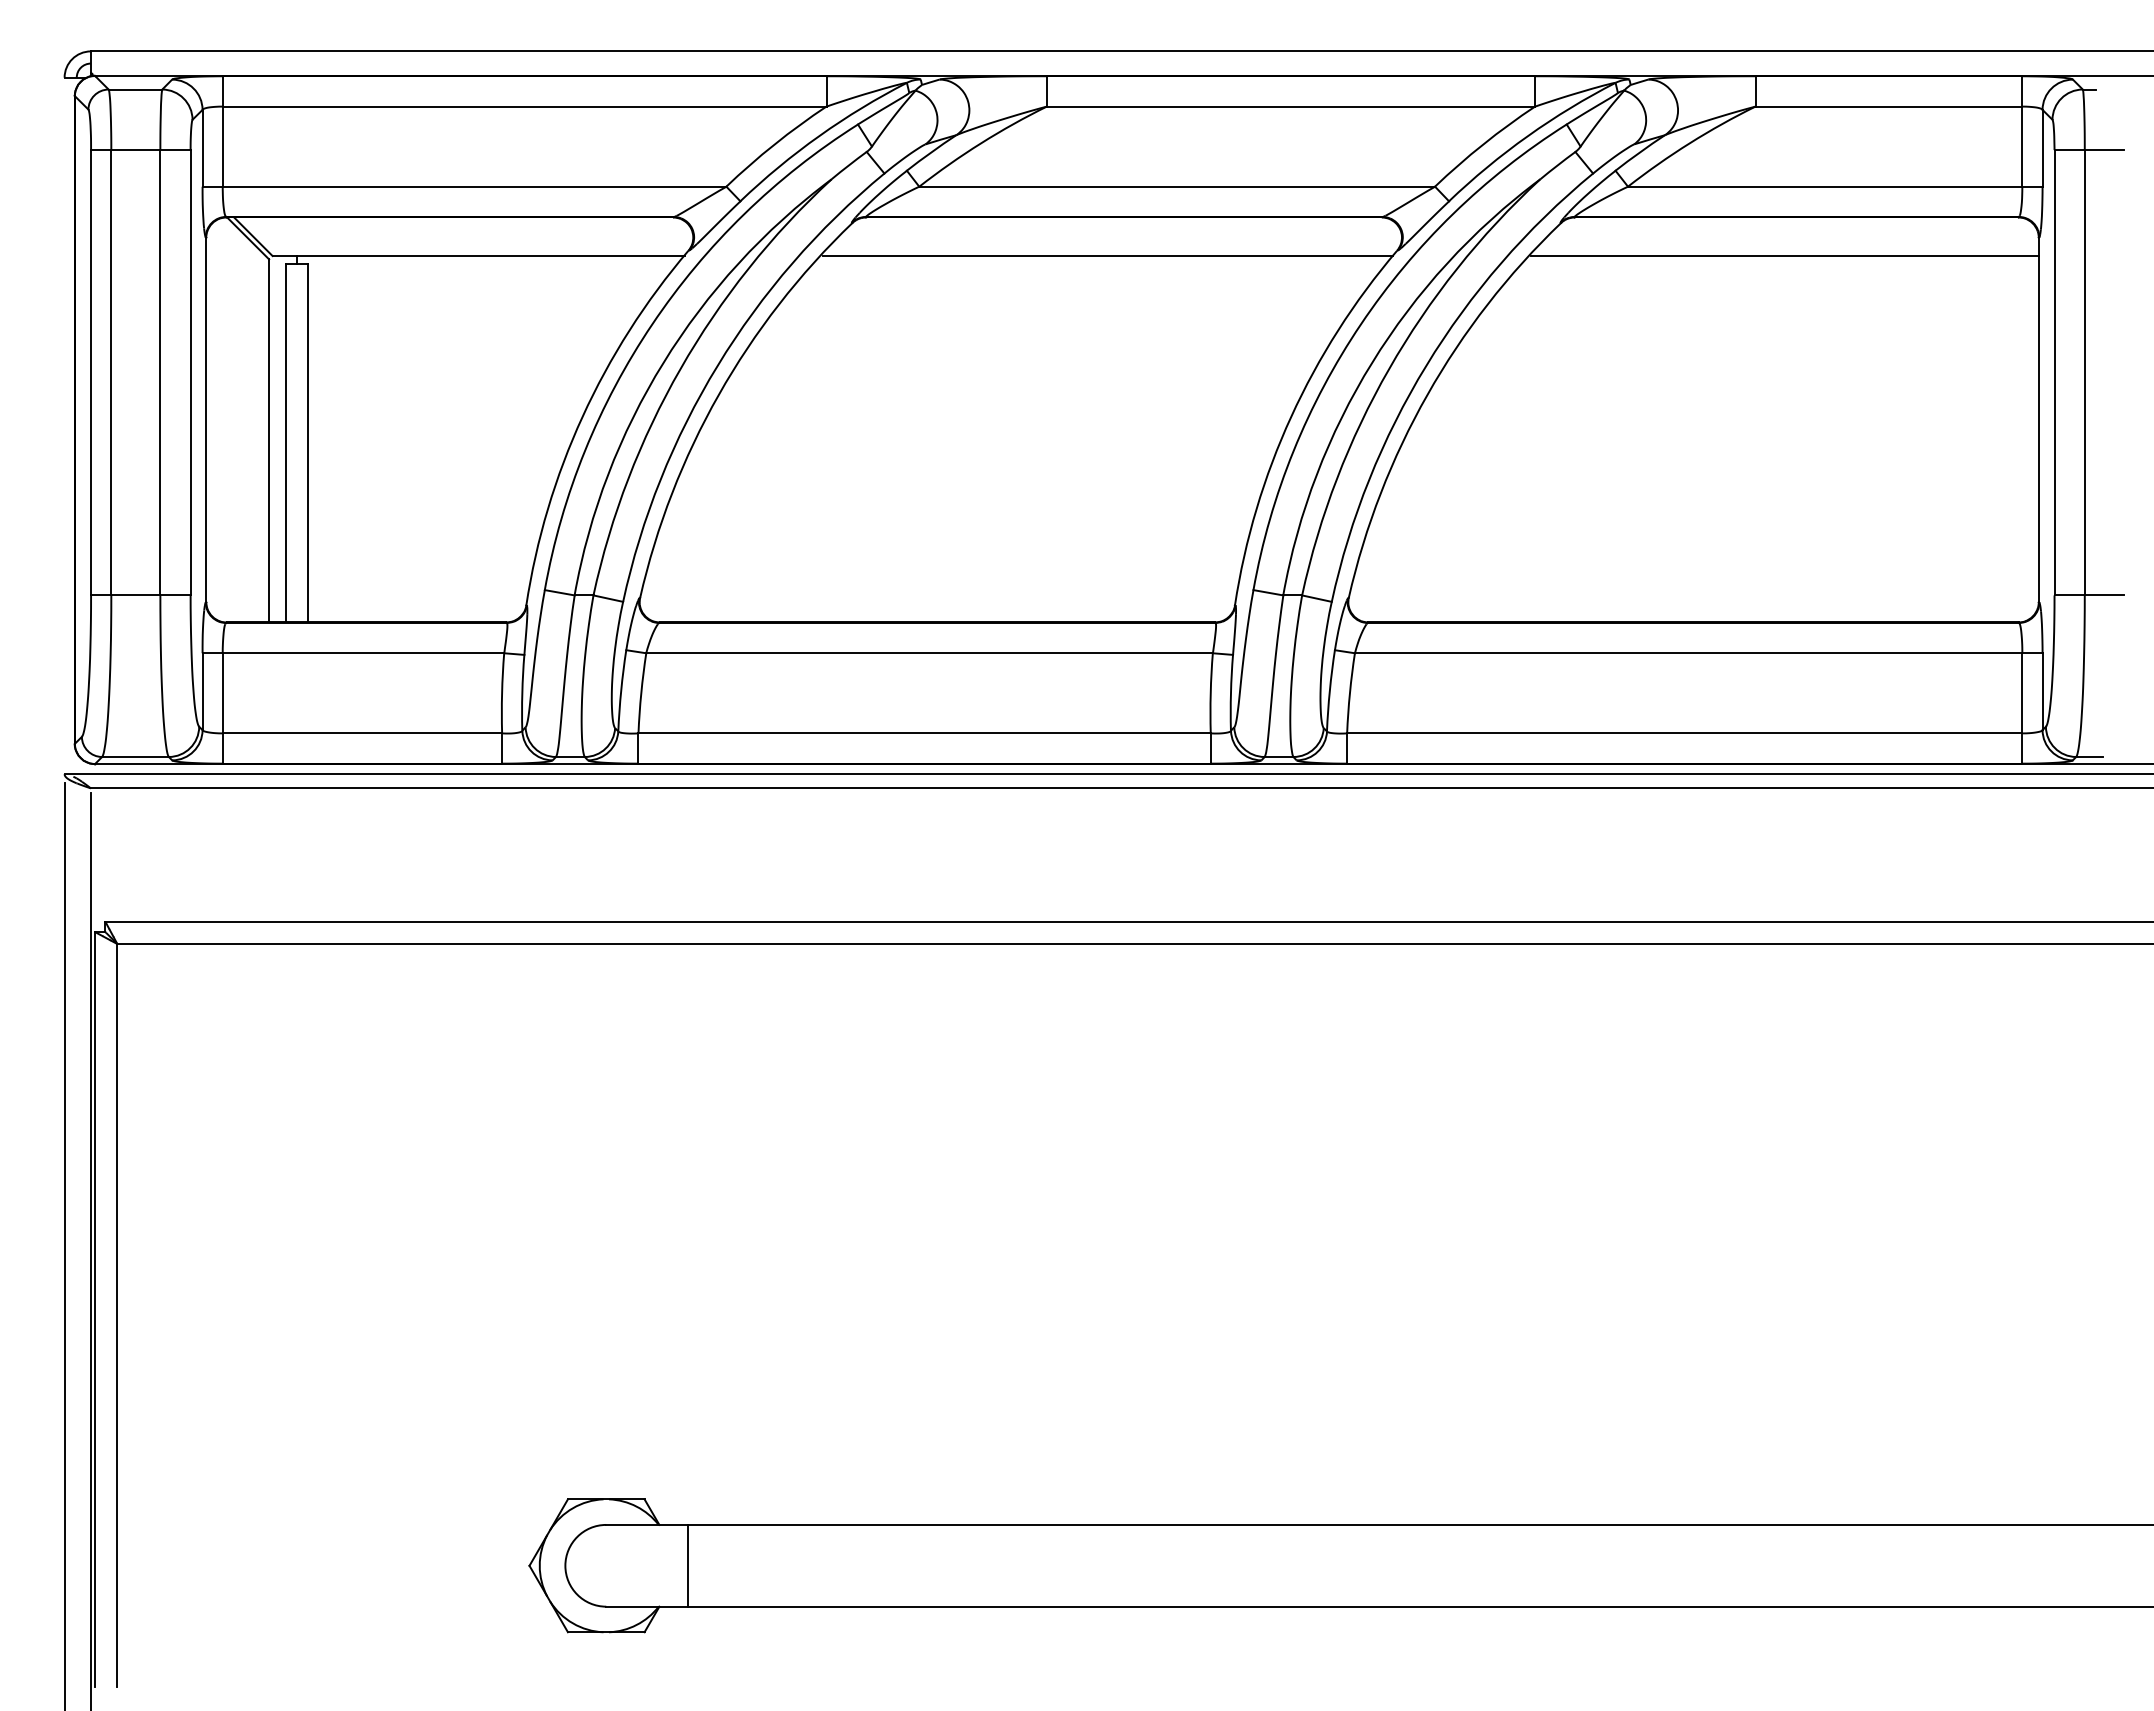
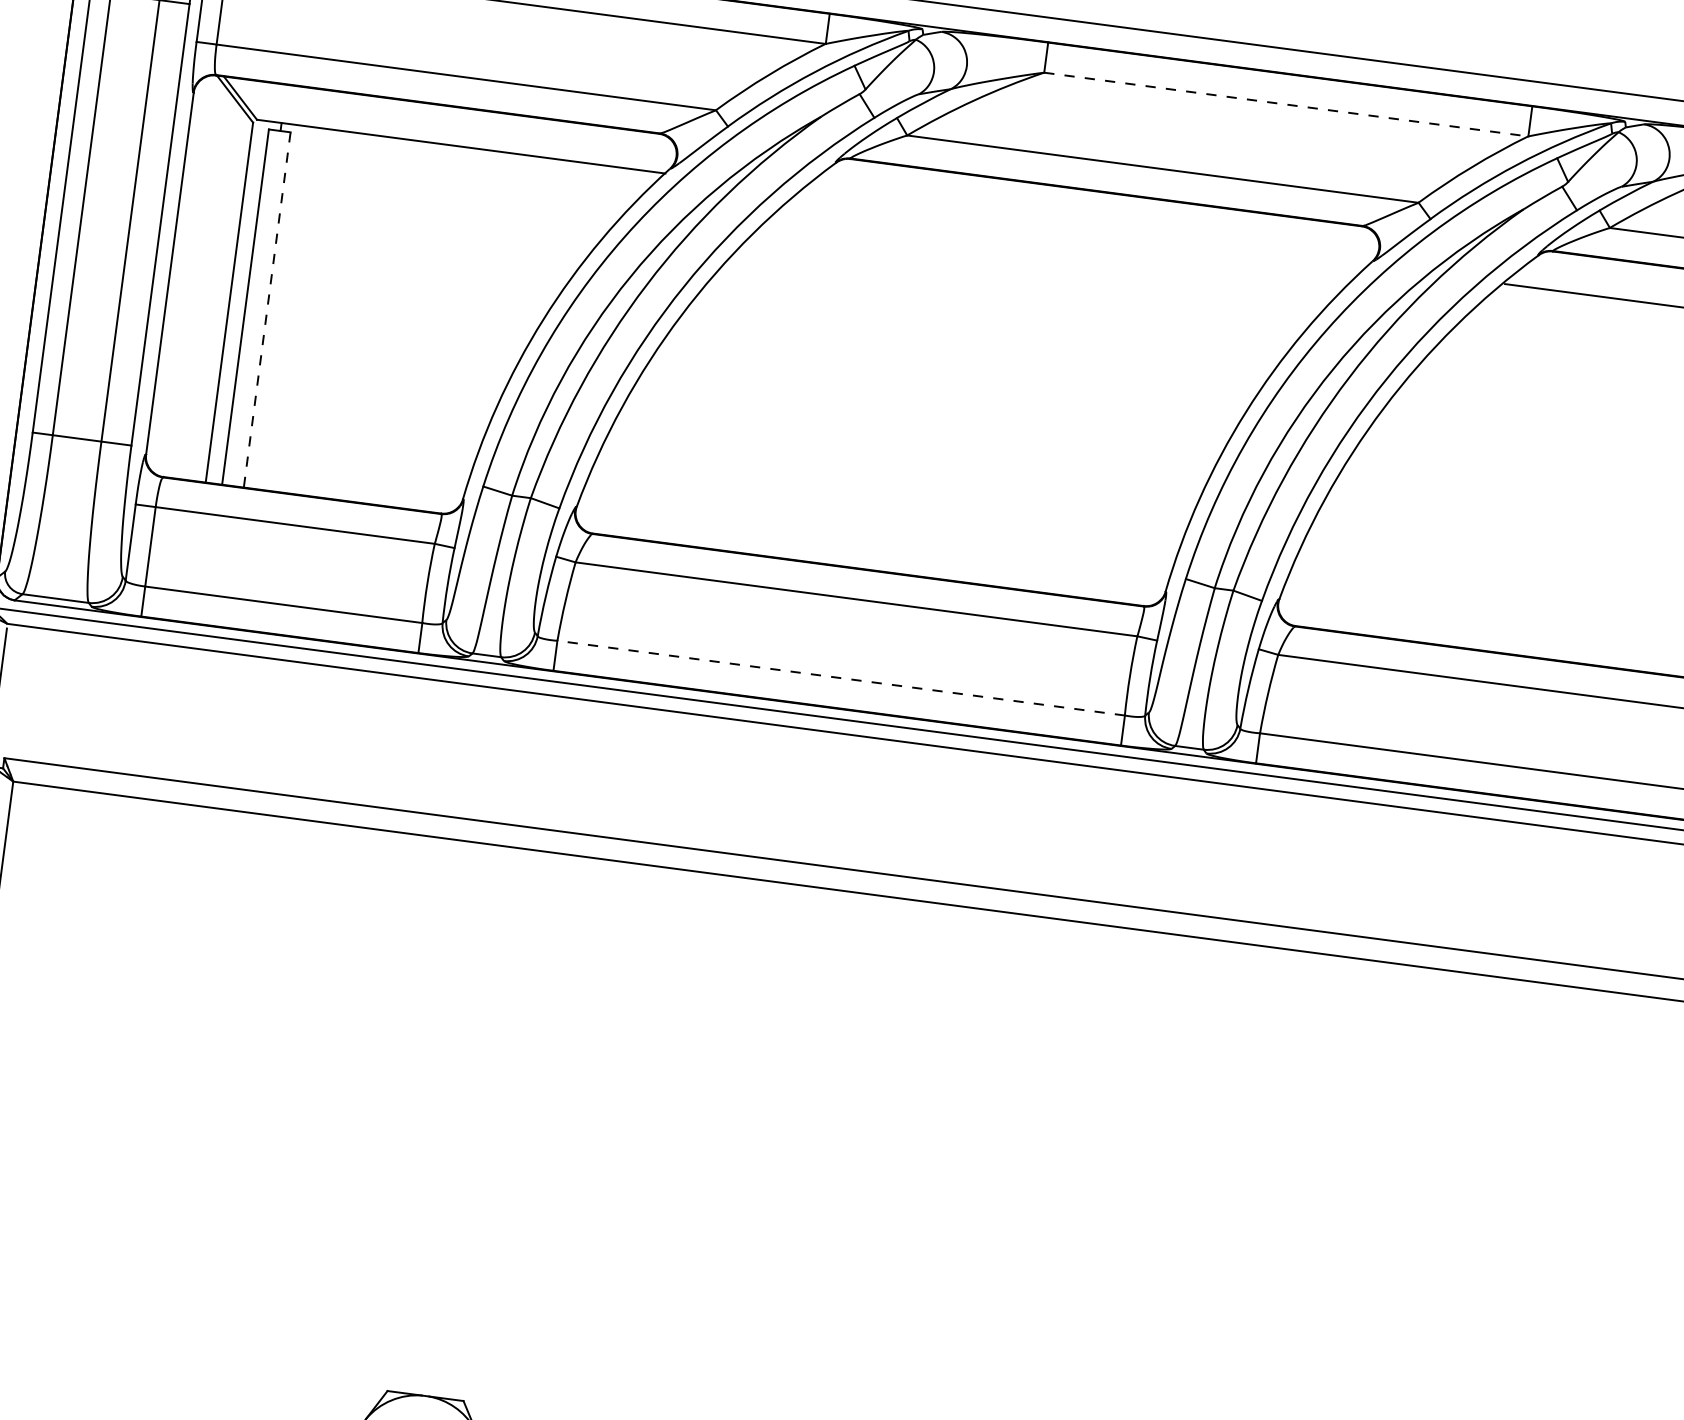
line: (1291, 106) -> (1286, 104), solid -> dashed
line: (1107, 256) -> (1084, 229), removed
line: (307, 443) -> (267, 310), solid -> dashed
line: (924, 733) -> (841, 678), solid -> dashed

